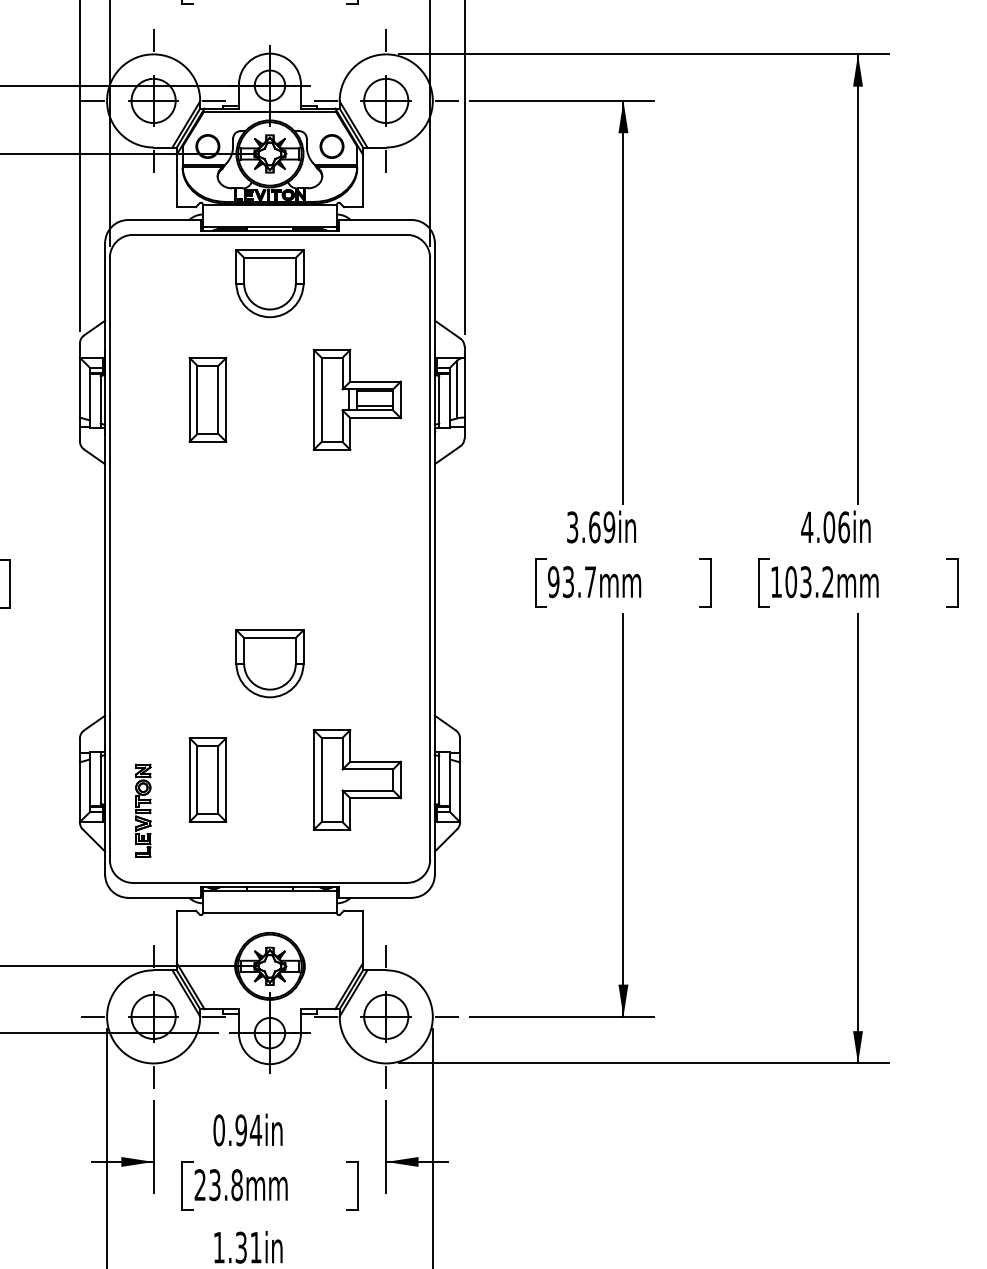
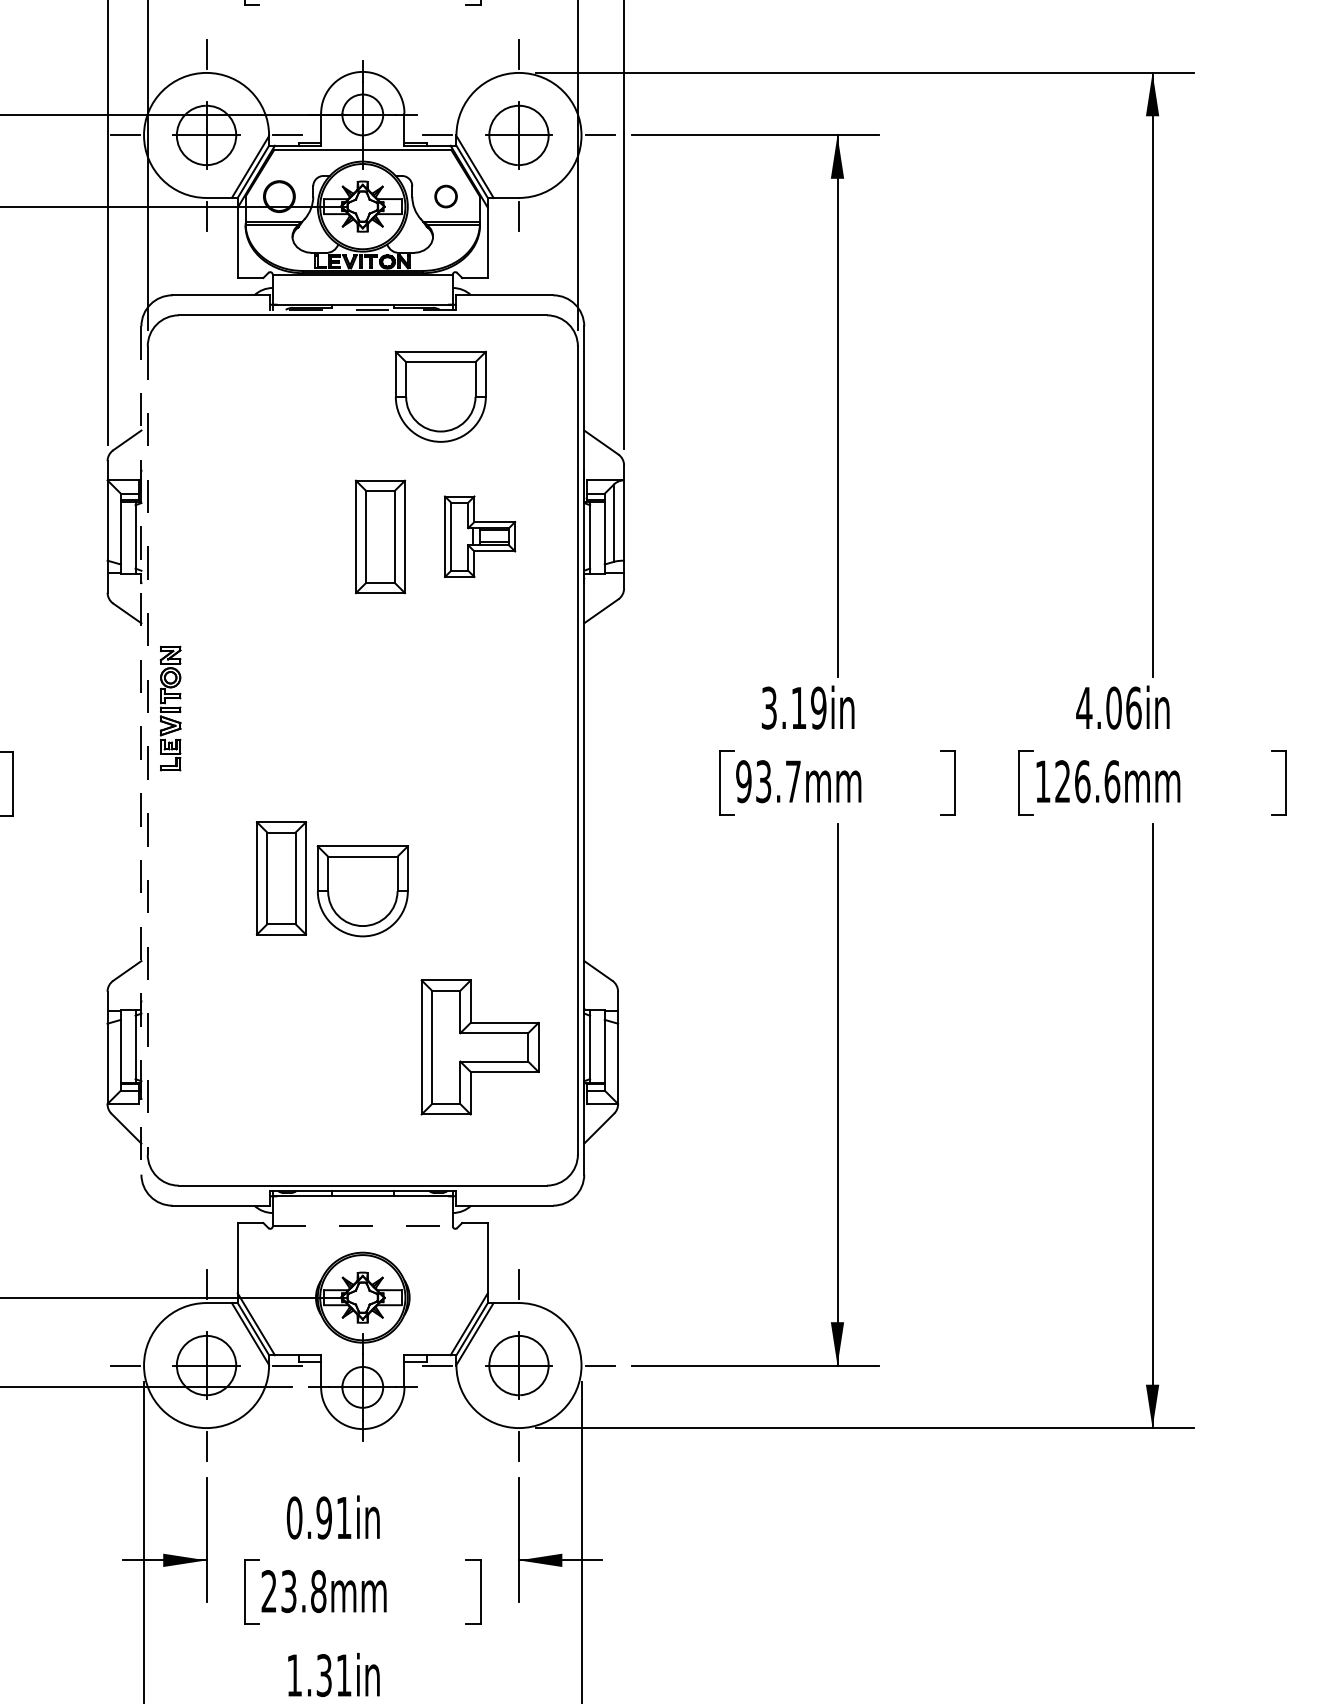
circle: (331, 146) -> (445, 196), size x0.7
line: (269, 230) -> (362, 309), solid -> dashed
part: (269, 283) -> (440, 396), moved
part: (207, 399) -> (380, 536), moved
part: (356, 399) -> (479, 536), size x0.6
text: (594, 526) -> (798, 707), 3.69in -> 3.19in
line: (105, 558) -> (141, 750), solid -> dashed
line: (109, 558) -> (147, 750), solid -> dashed
text: (809, 582) -> (1087, 781), 103.2mm -> 126.6mm
part: (207, 780) -> (281, 878), moved
part: (143, 810) -> (170, 708), moved
line: (270, 913) -> (363, 1226), solid -> dashed
text: (255, 1130) -> (343, 1517), 0.94in -> 0.91in

